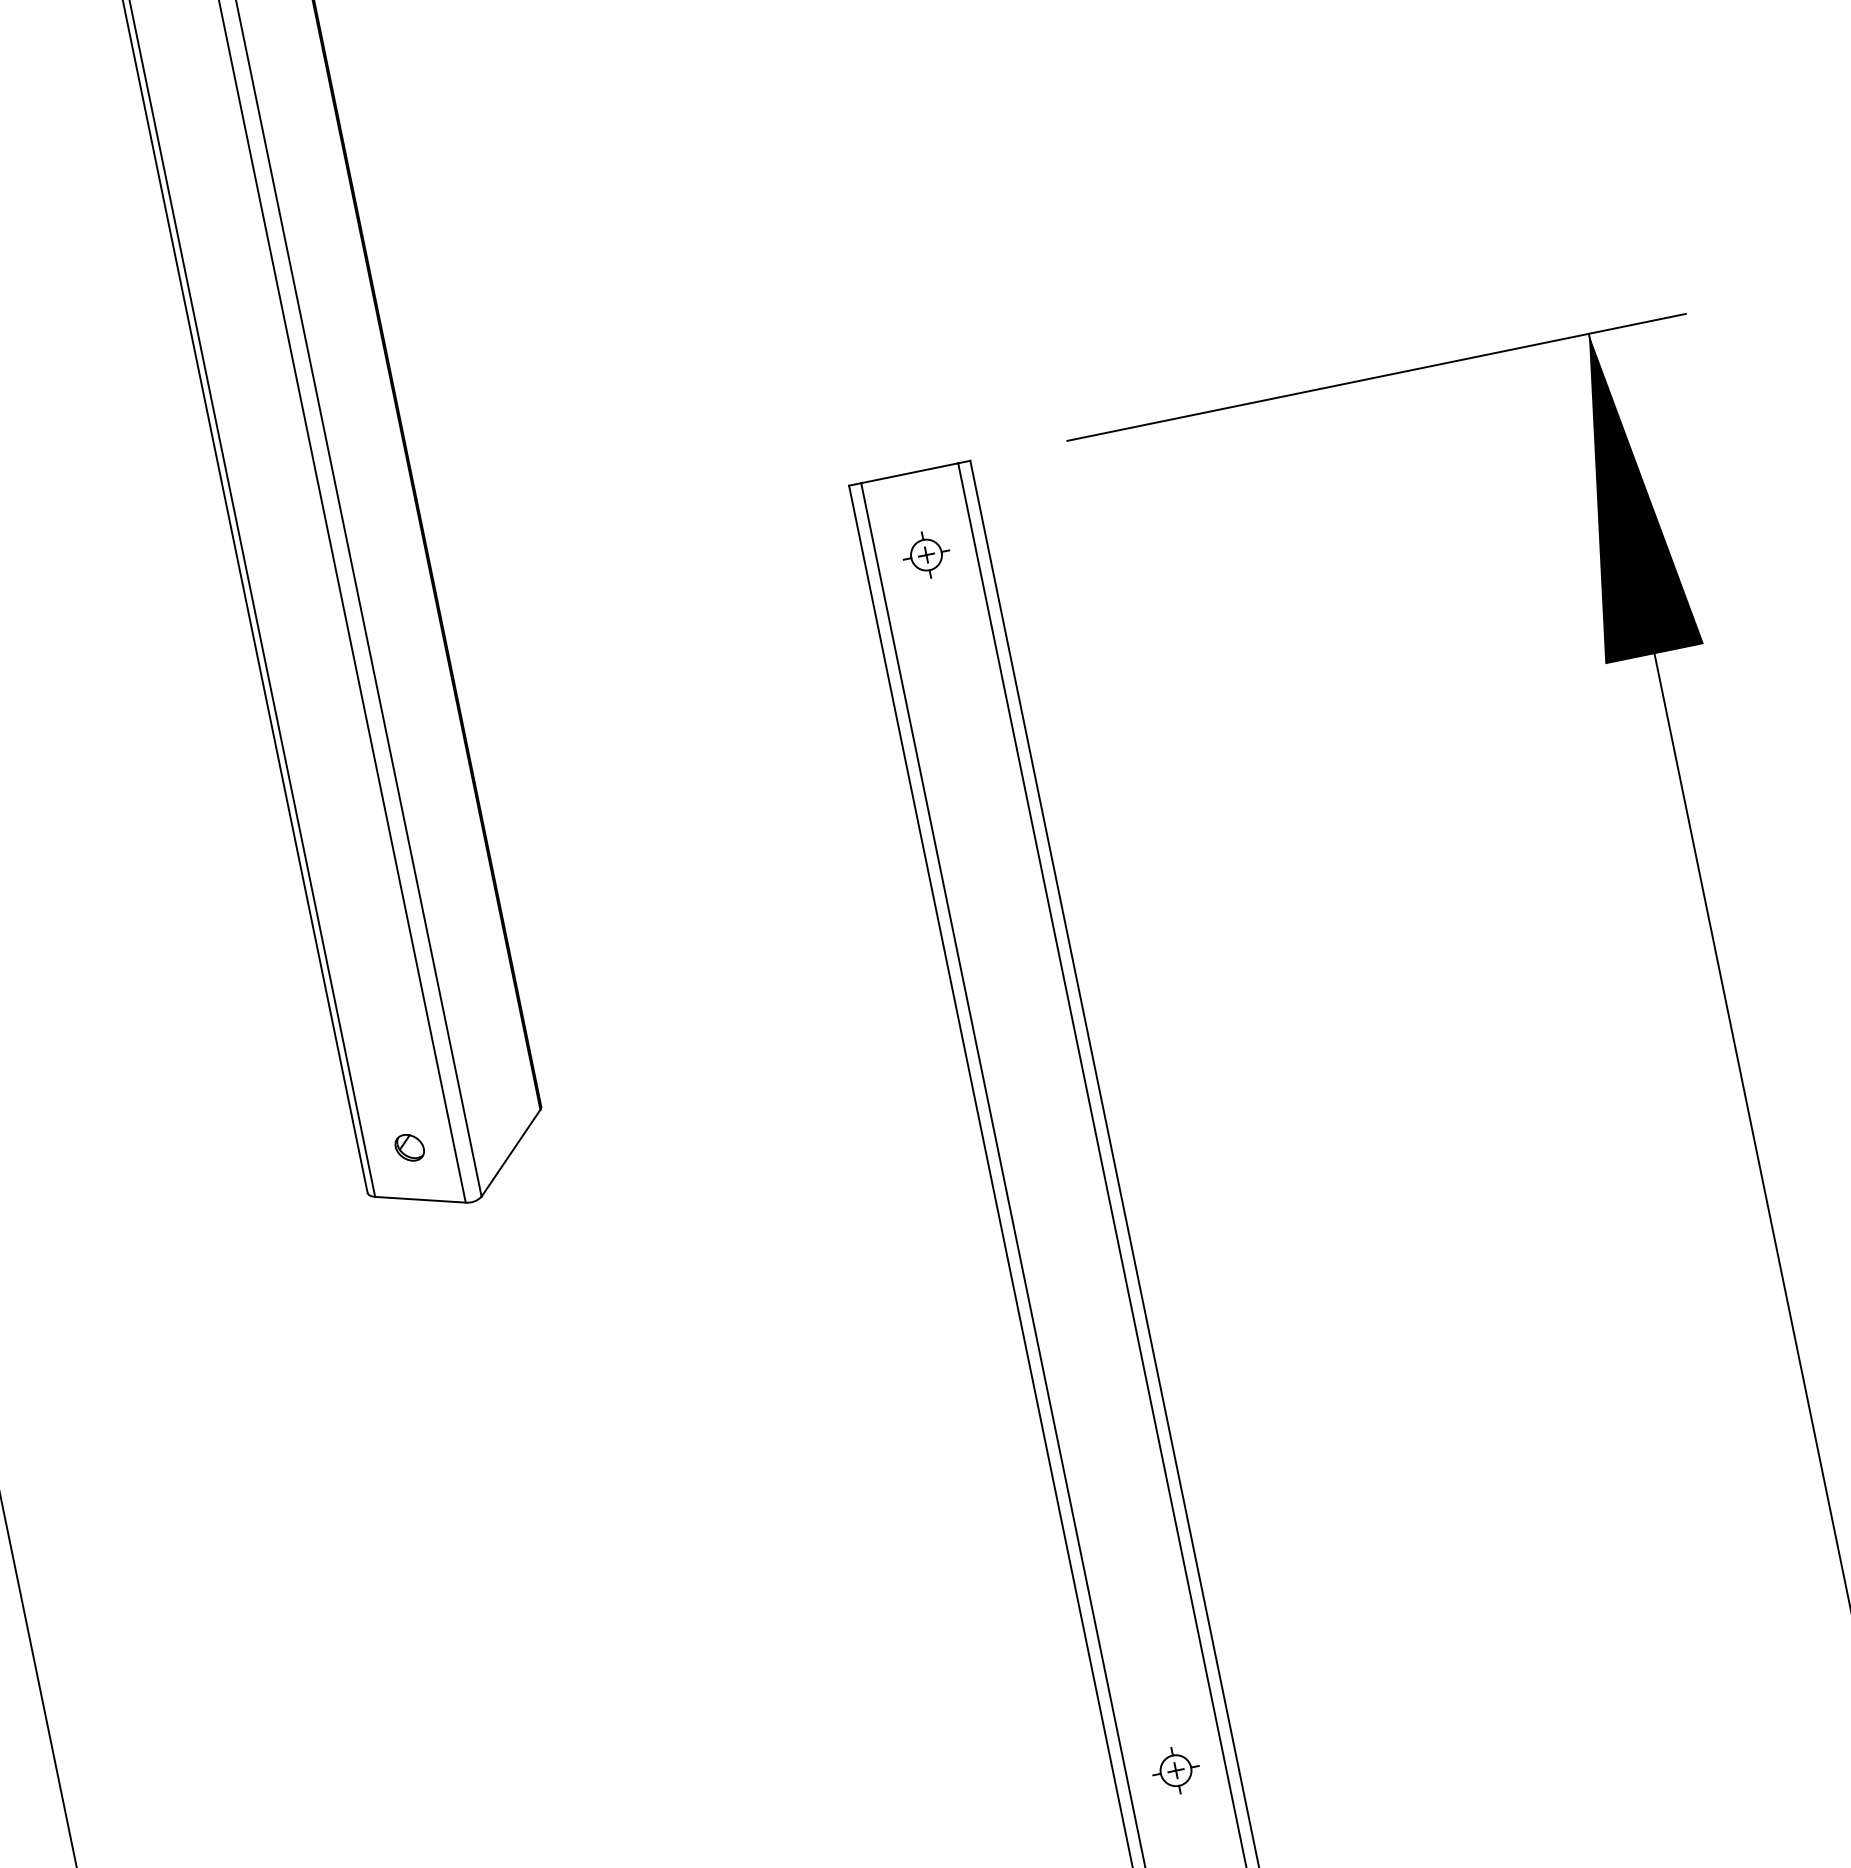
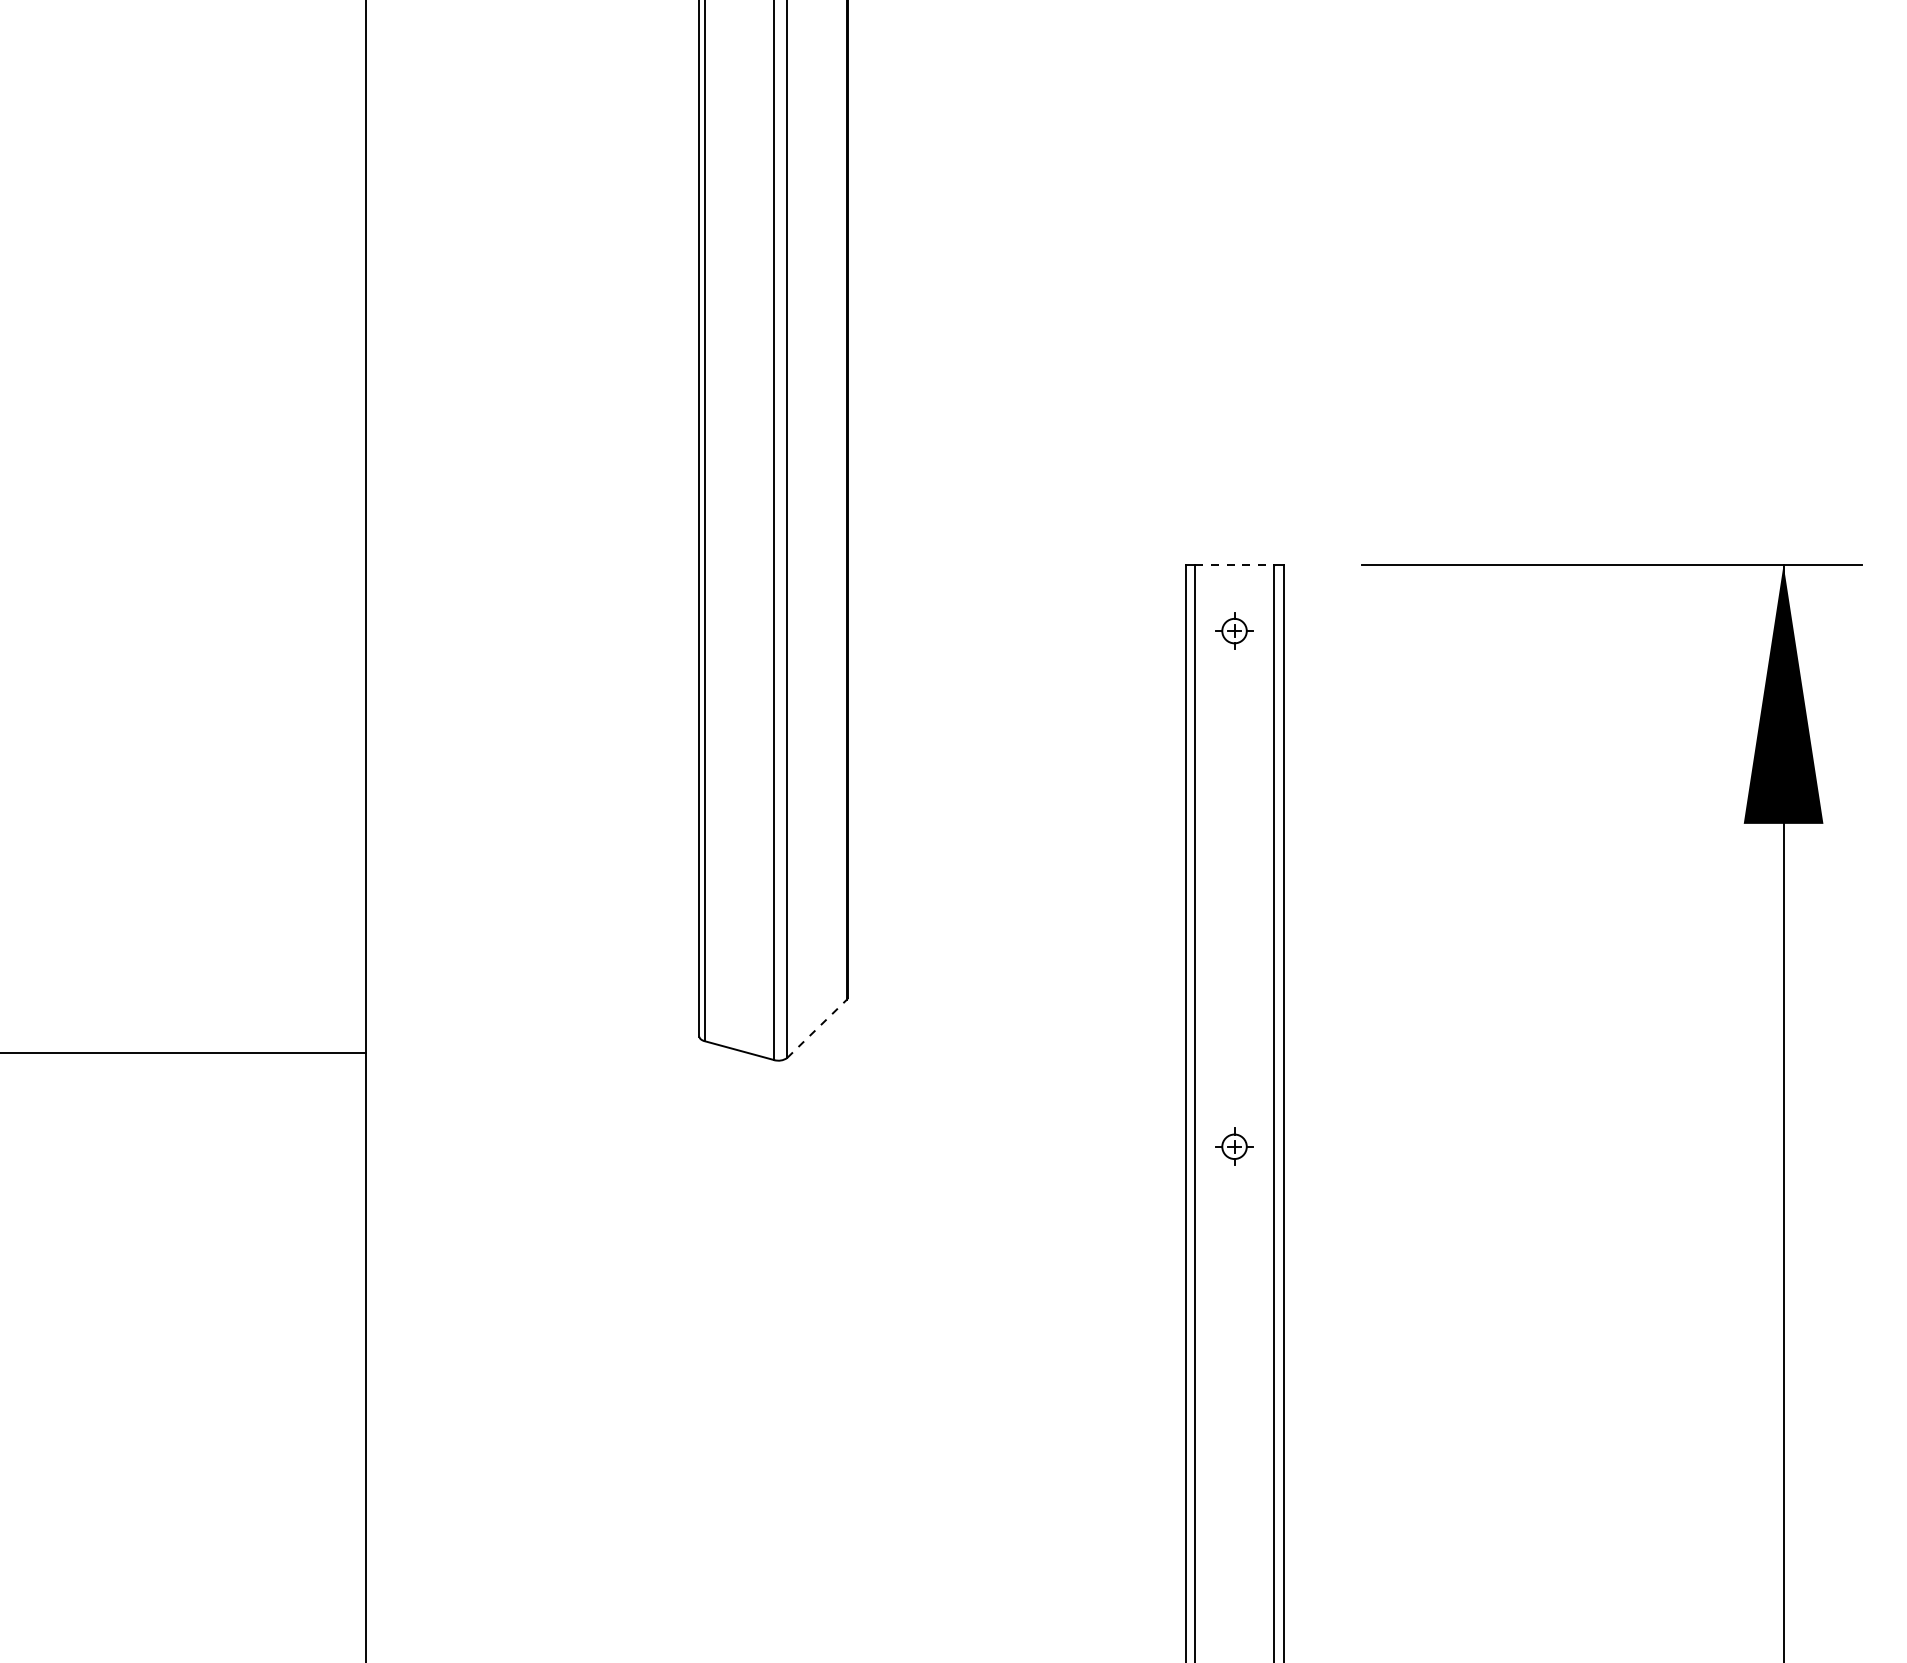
line: (910, 472) -> (1235, 564), solid -> dashed
part: (408, 1147) -> (738, 1008), removed
line: (511, 1152) -> (817, 1028), solid -> dashed
part: (1175, 1770) -> (1234, 1146), moved

